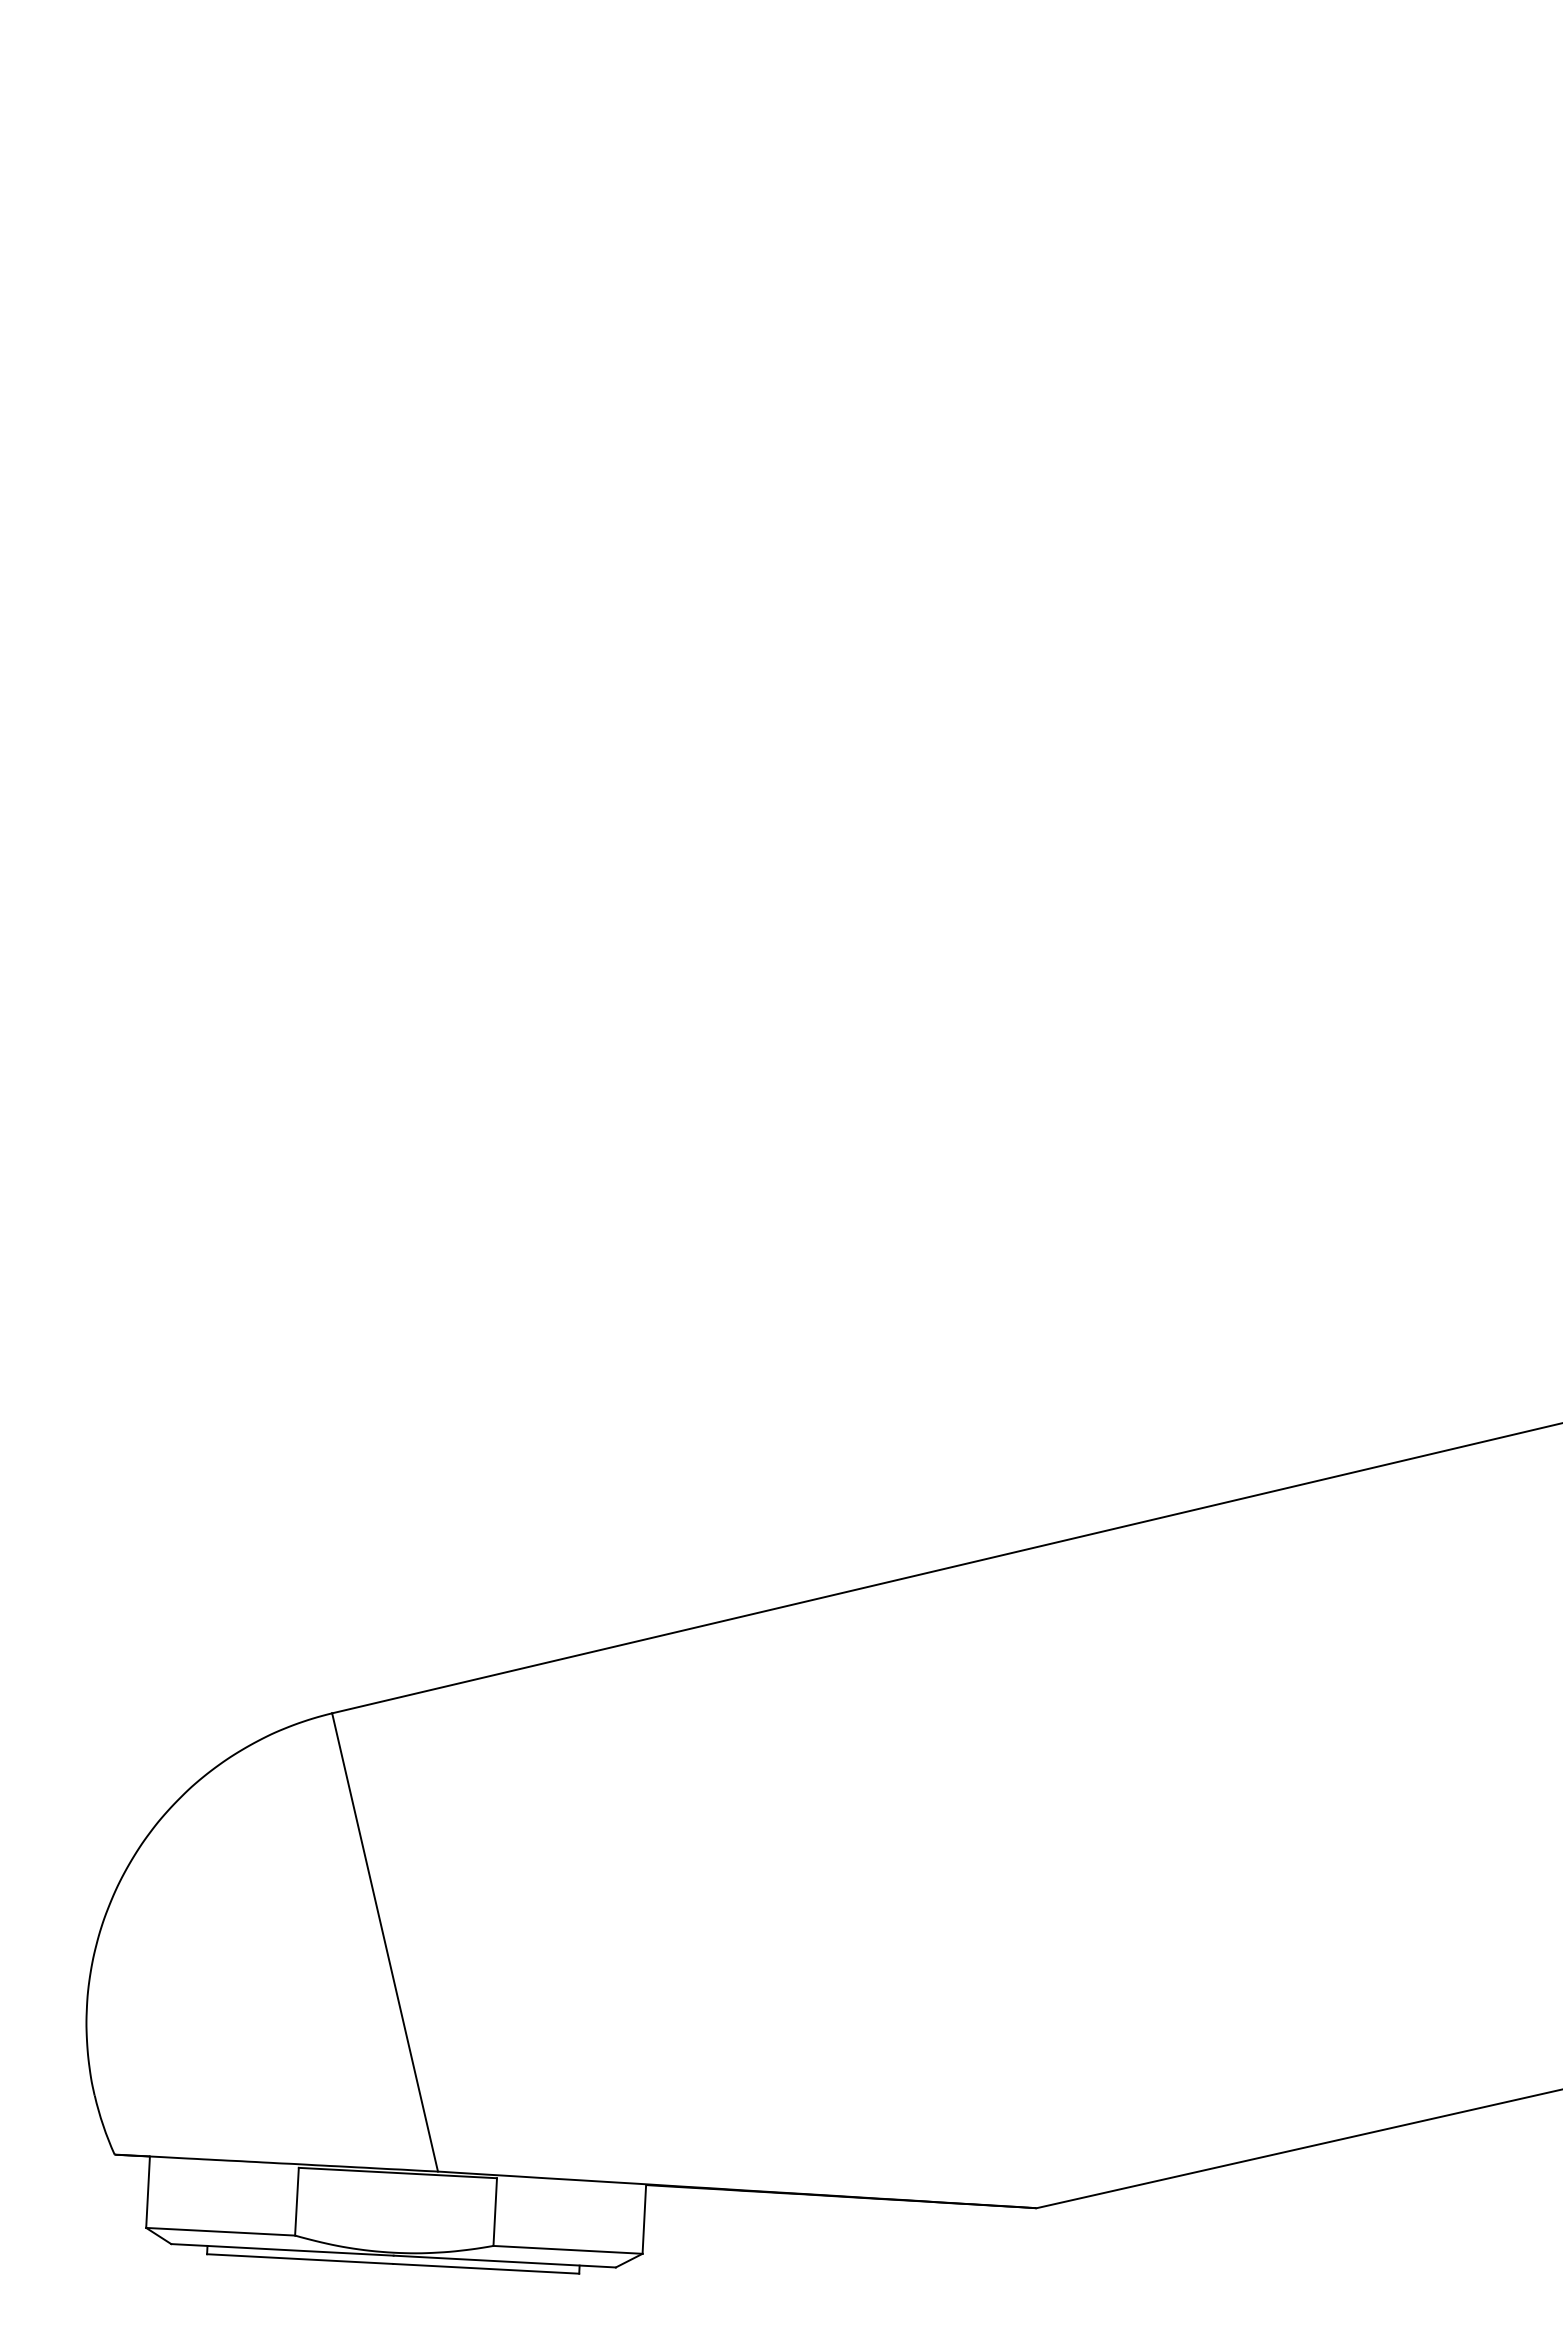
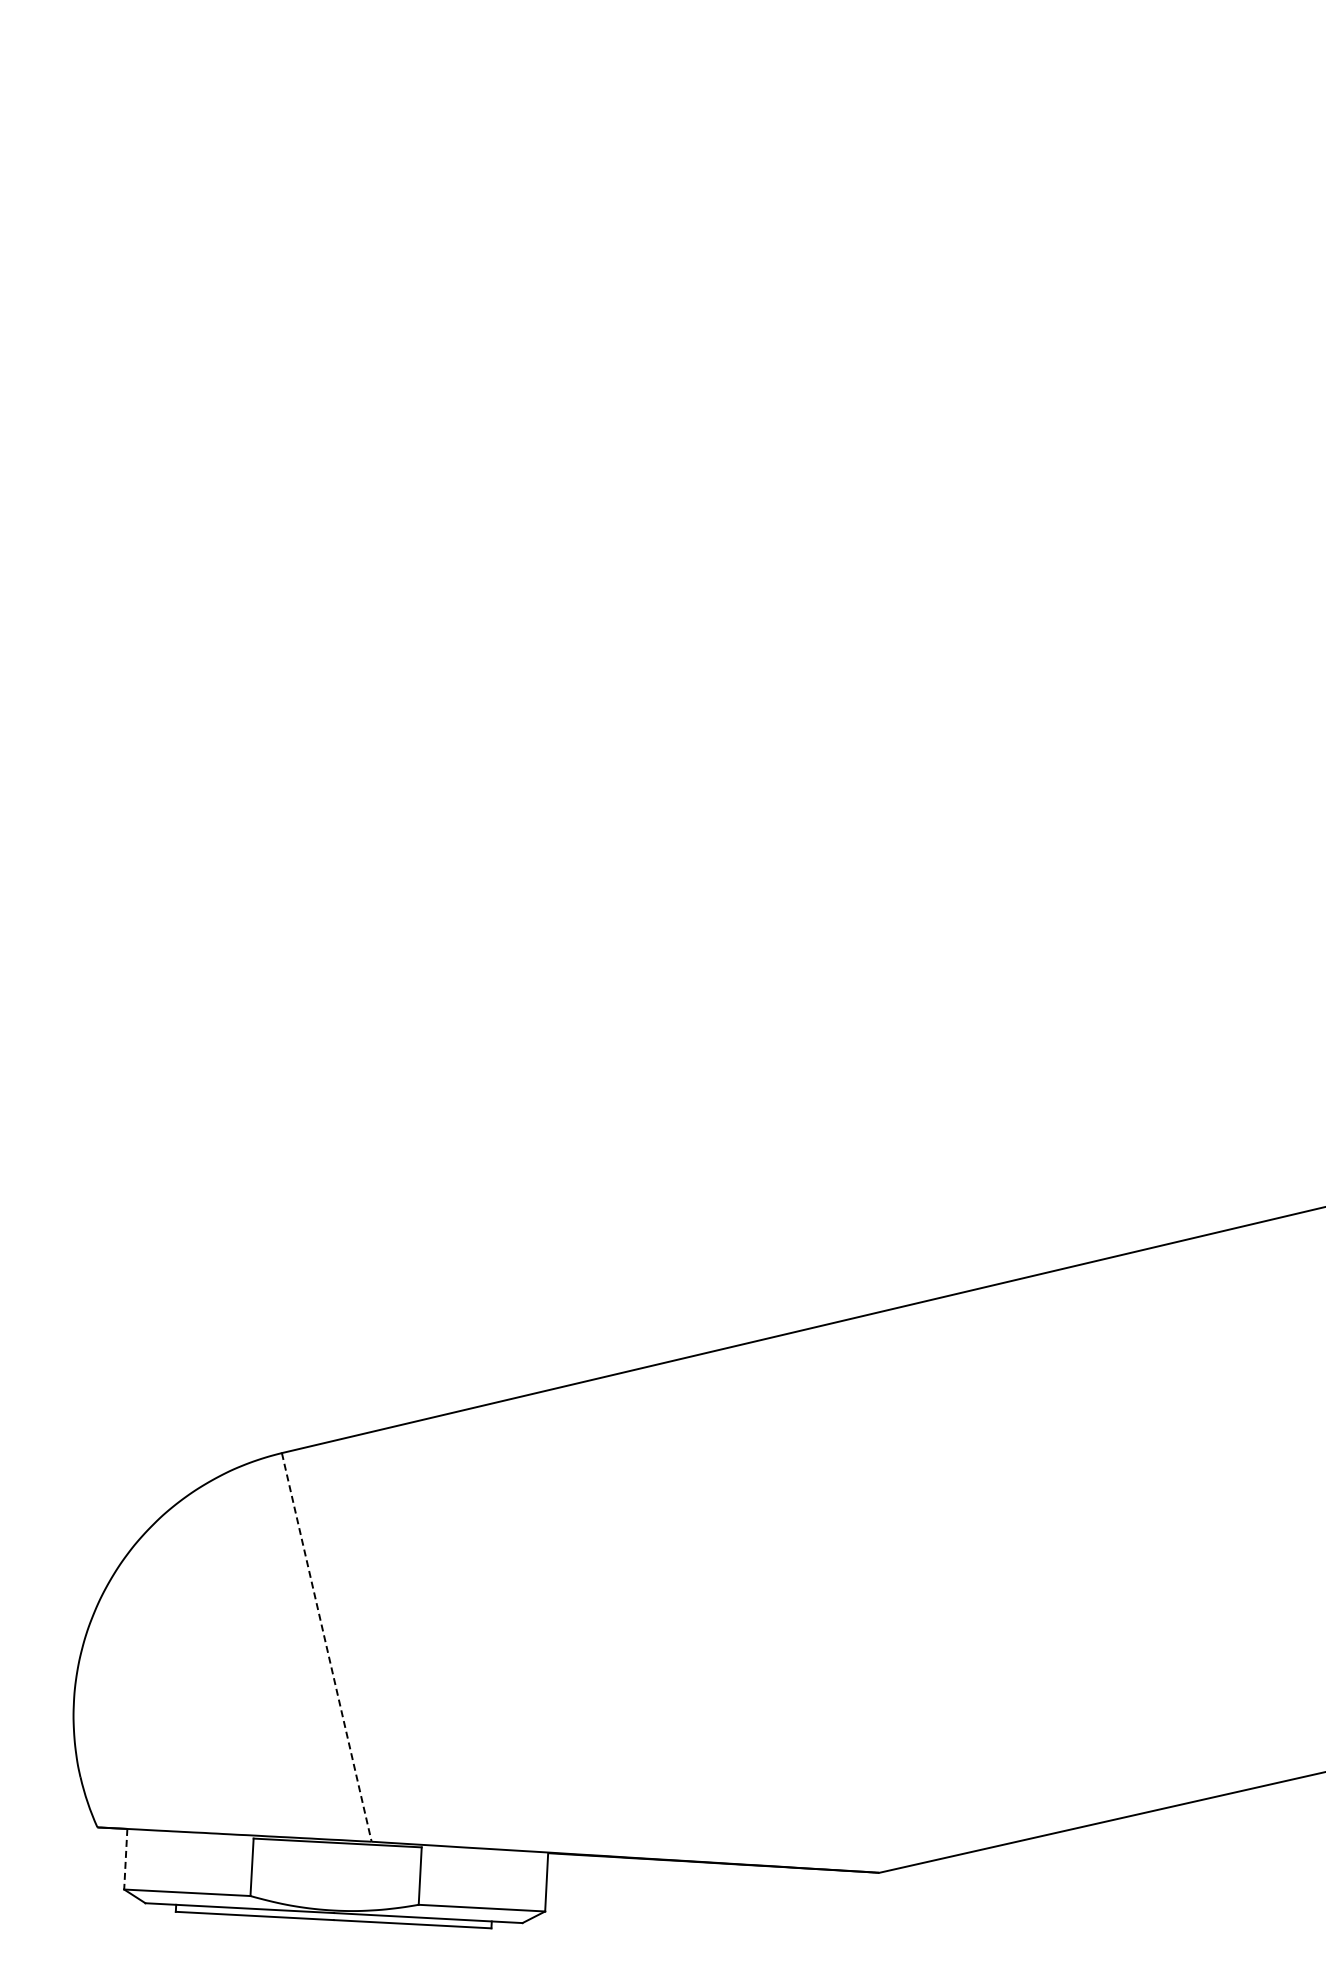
line: (384, 1942) -> (326, 1647), solid -> dashed
line: (147, 2192) -> (125, 1859), solid -> dashed

